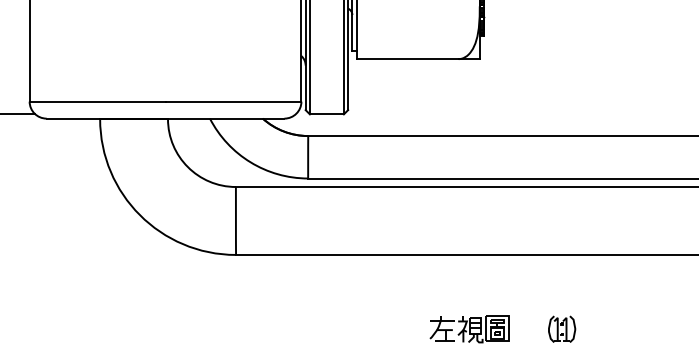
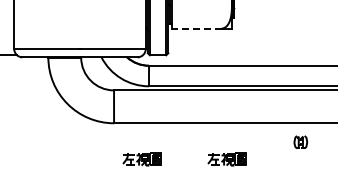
line: (408, 59) -> (197, 28), solid -> dashed
part: (561, 327) -> (300, 141), moved
part: (292, 329) -> (141, 159), added

